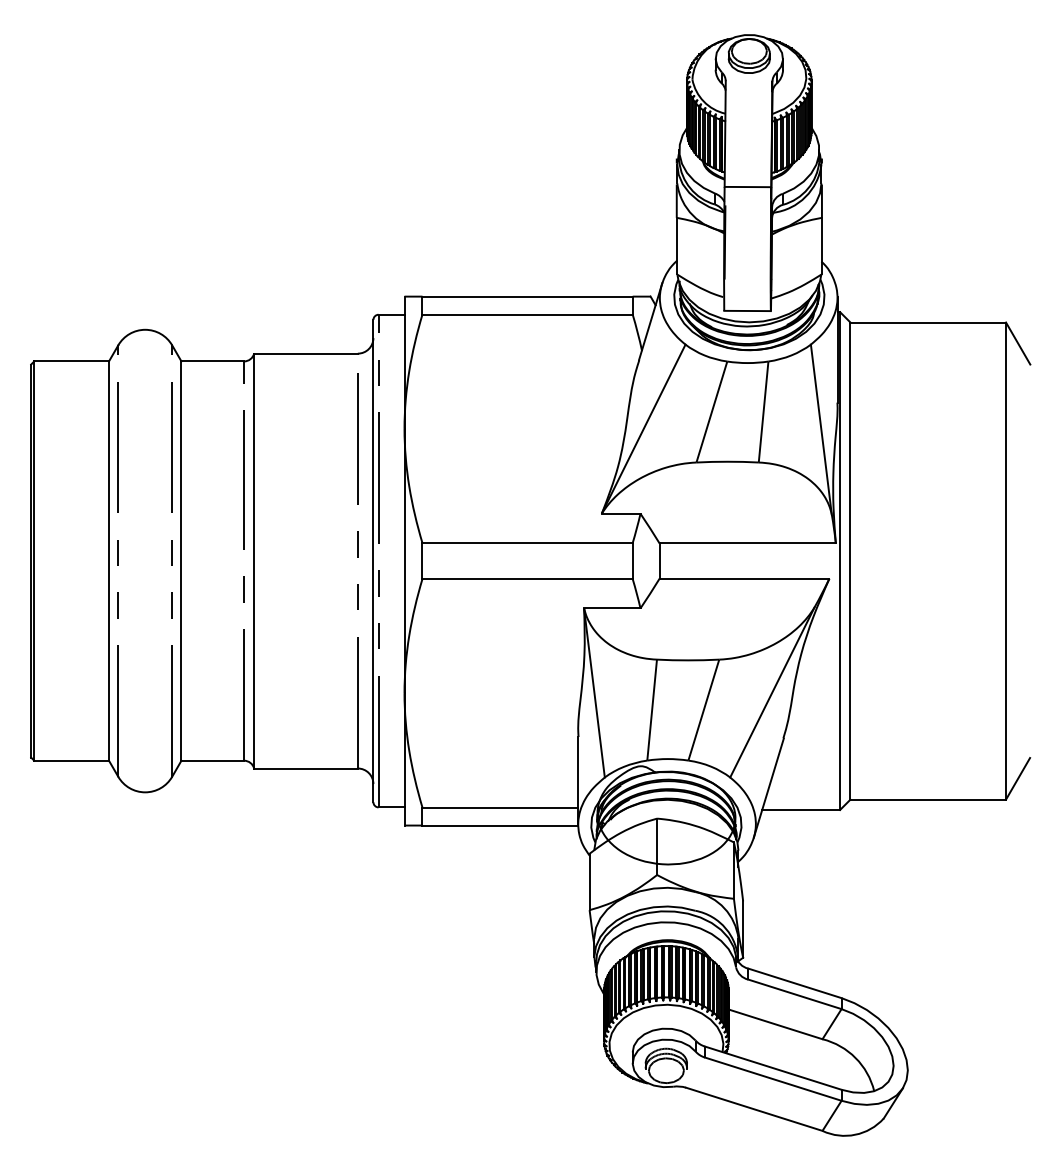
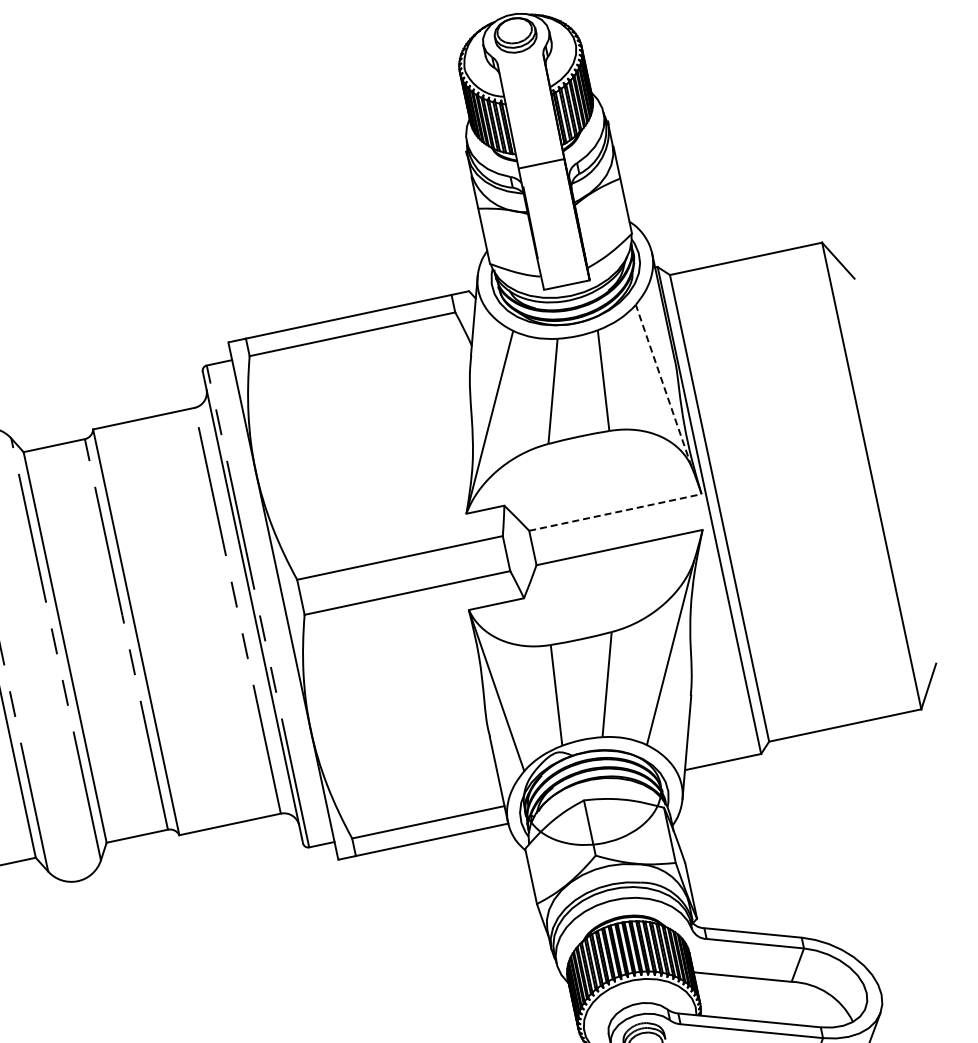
line: (821, 429) -> (663, 385), solid -> dashed
line: (748, 543) -> (616, 512), solid -> dashed

